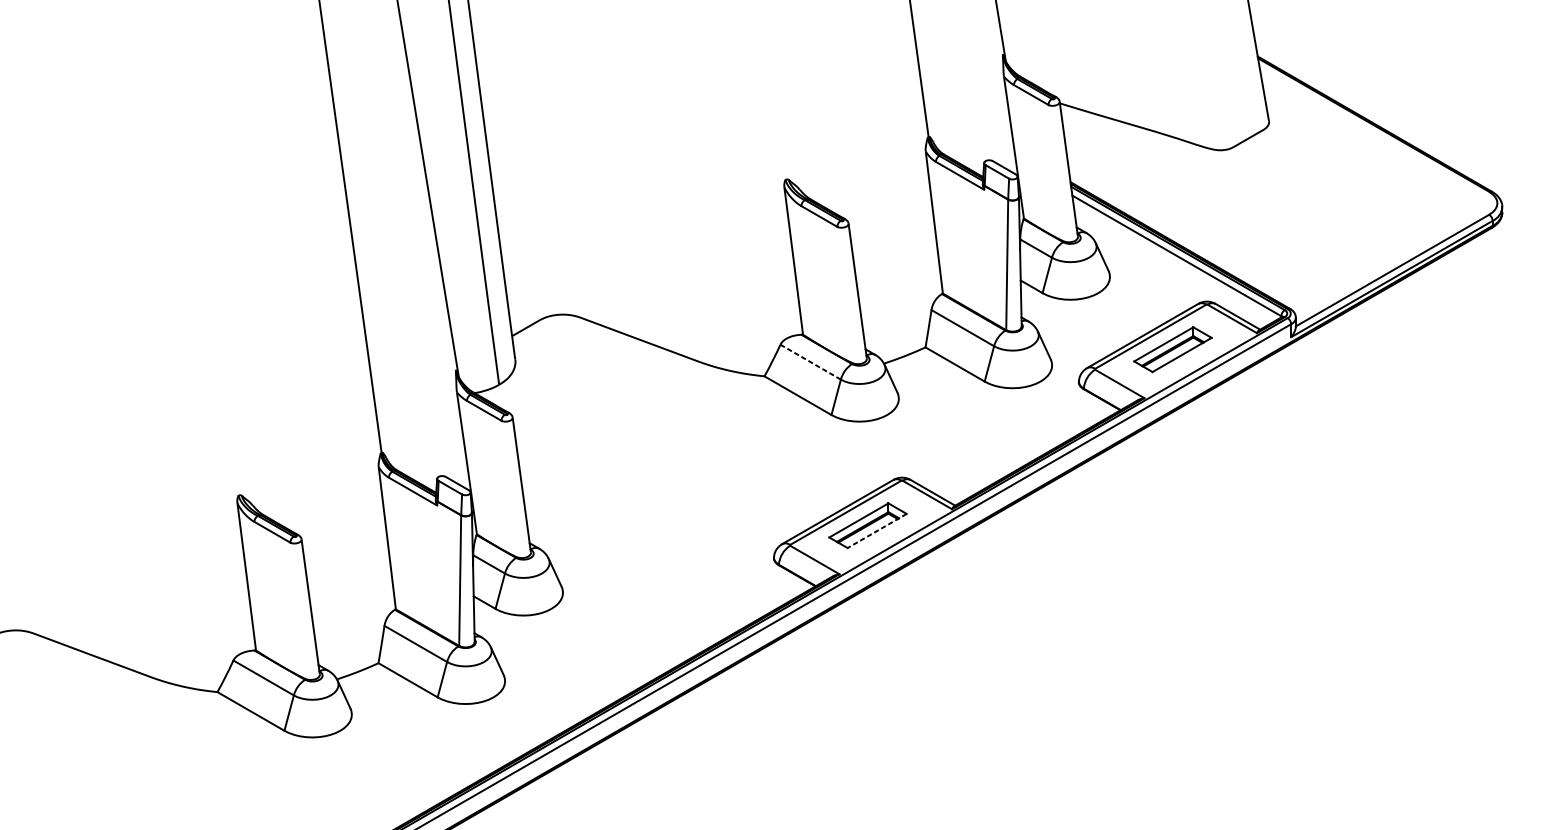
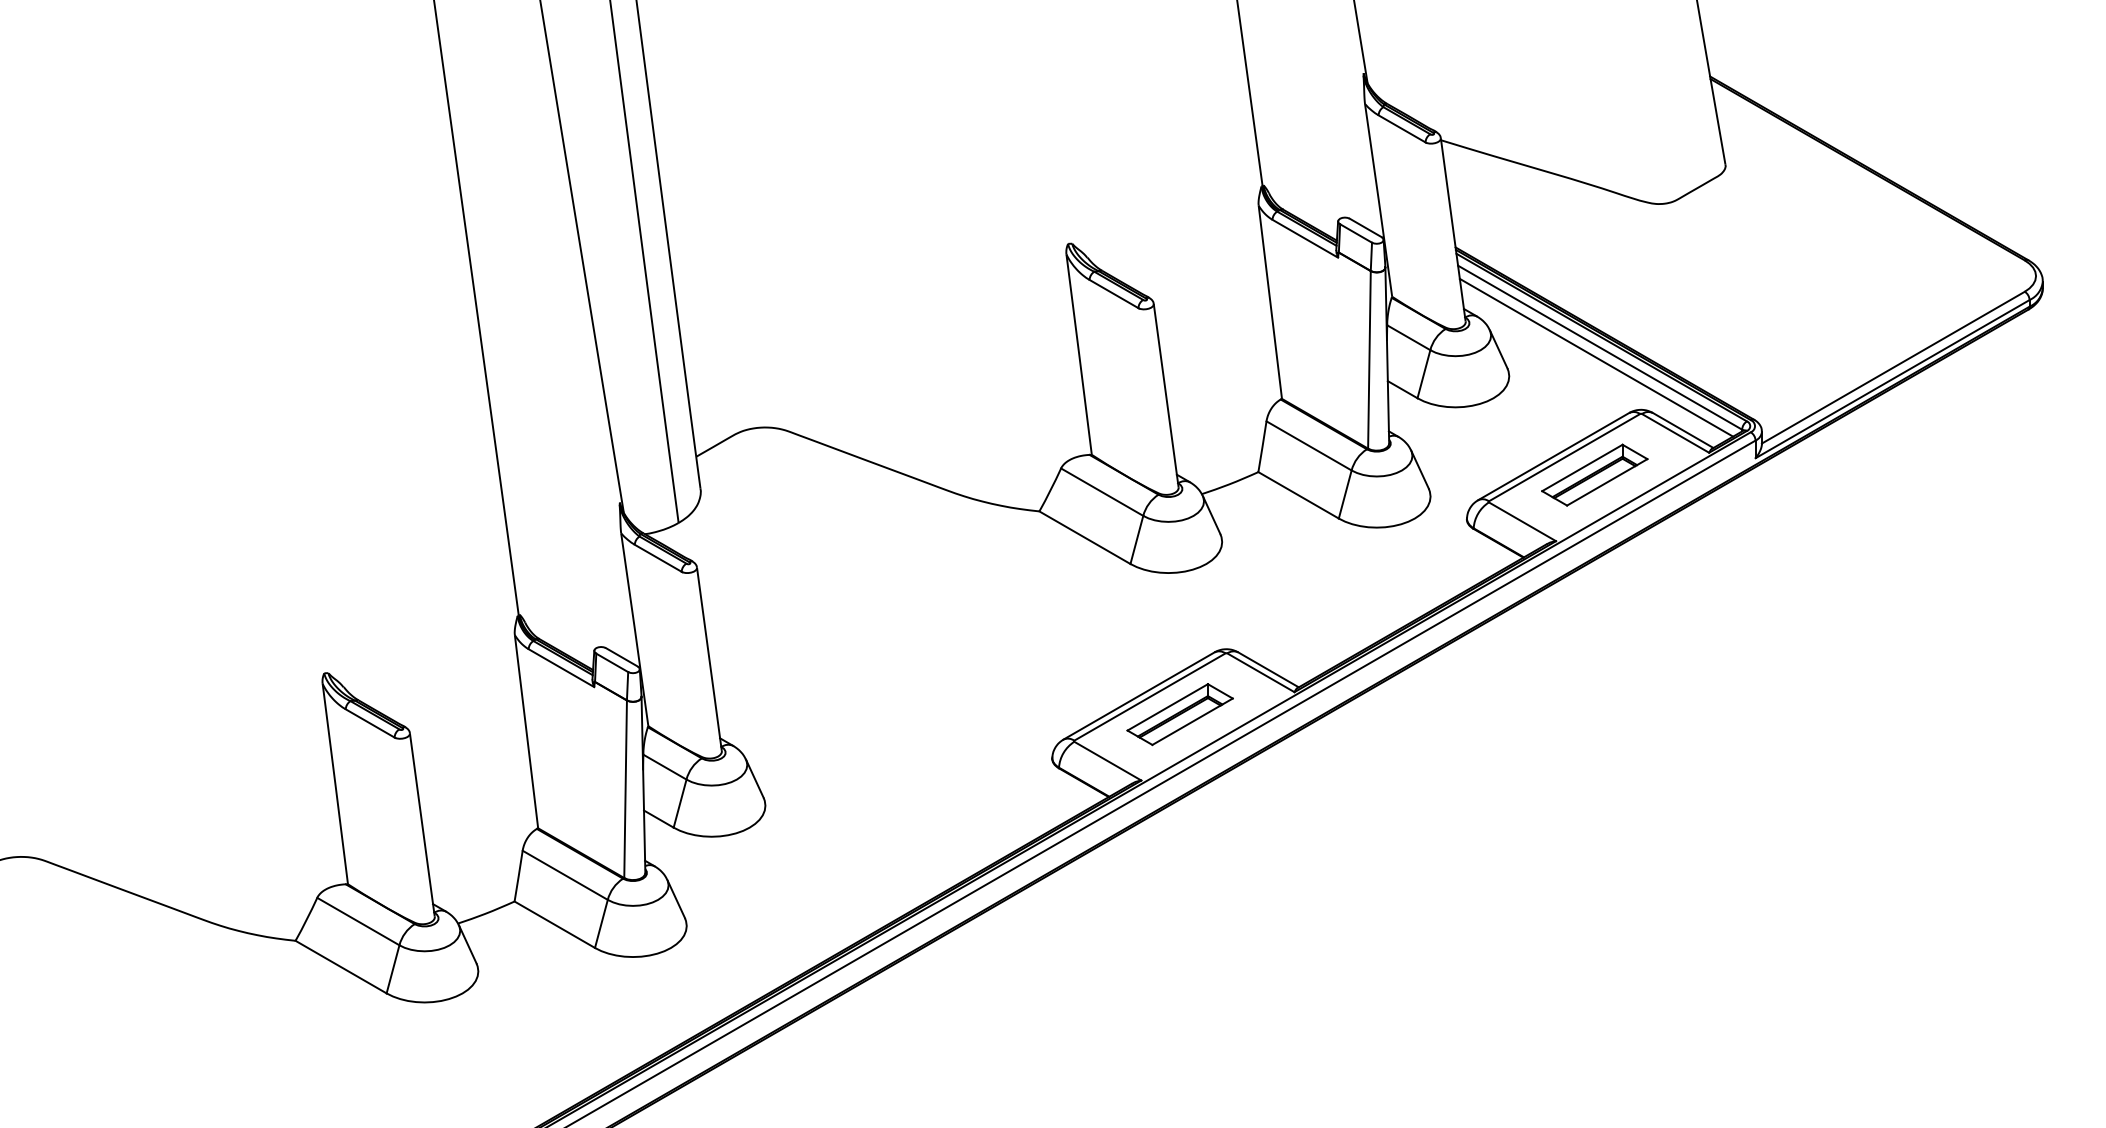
line: (1174, 263) -> (1596, 357), added
line: (810, 361) -> (1101, 491), dashed -> solid
line: (877, 530) -> (1192, 721), dashed -> solid

